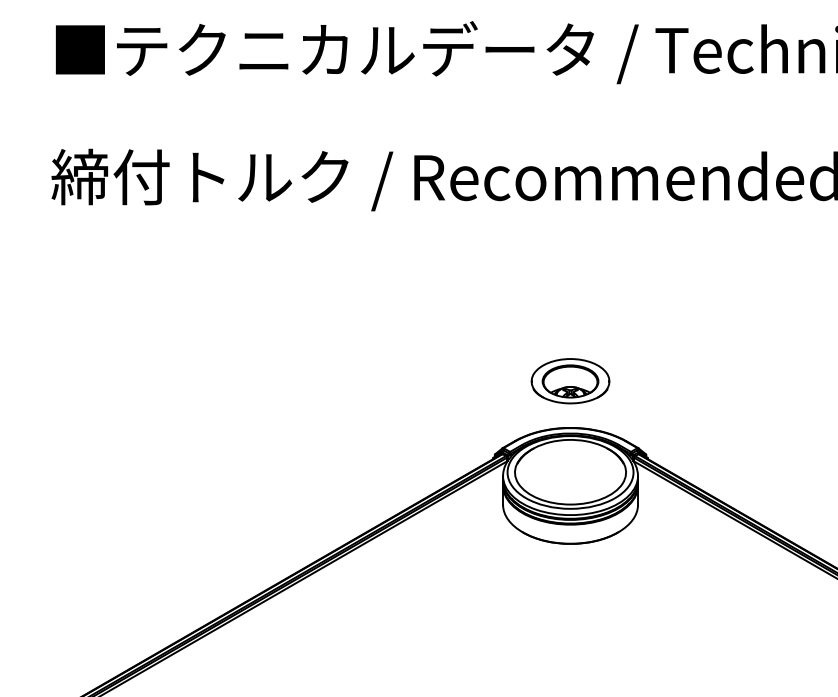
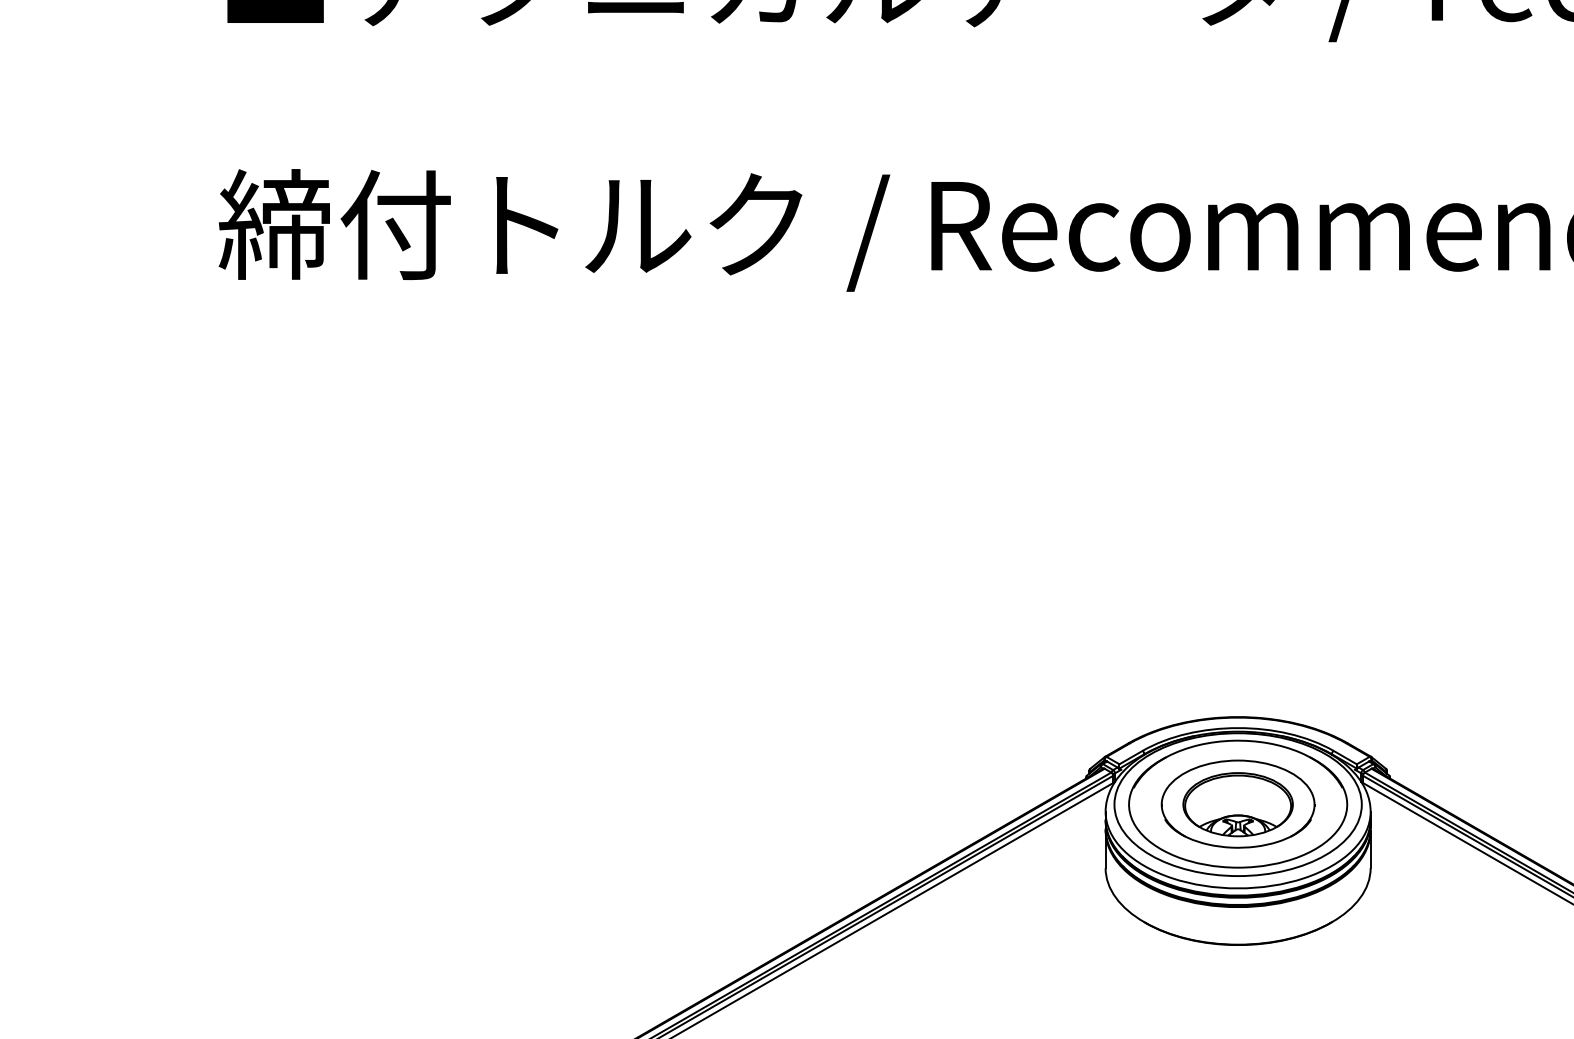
part: (570, 381) -> (1238, 804), moved

